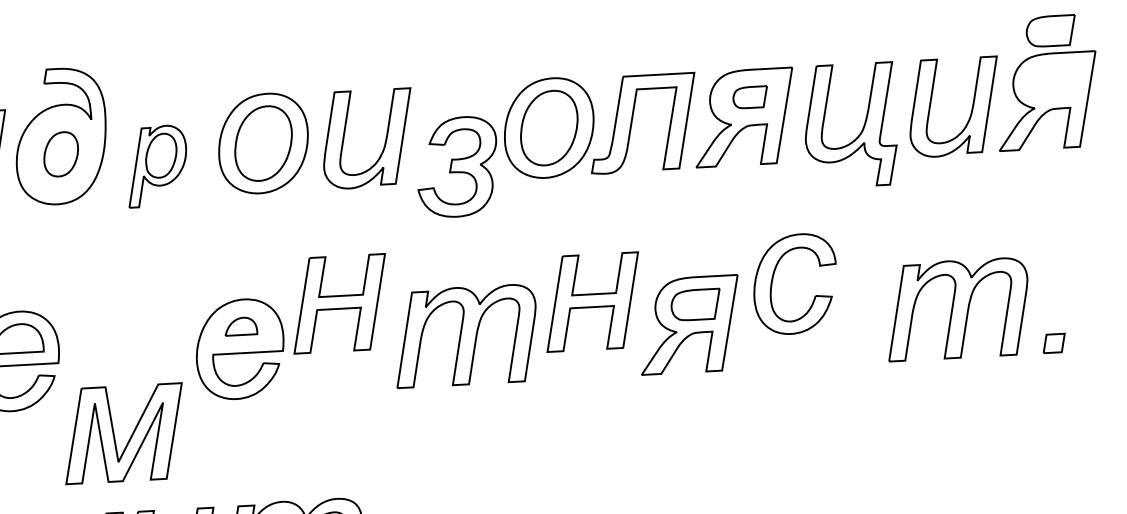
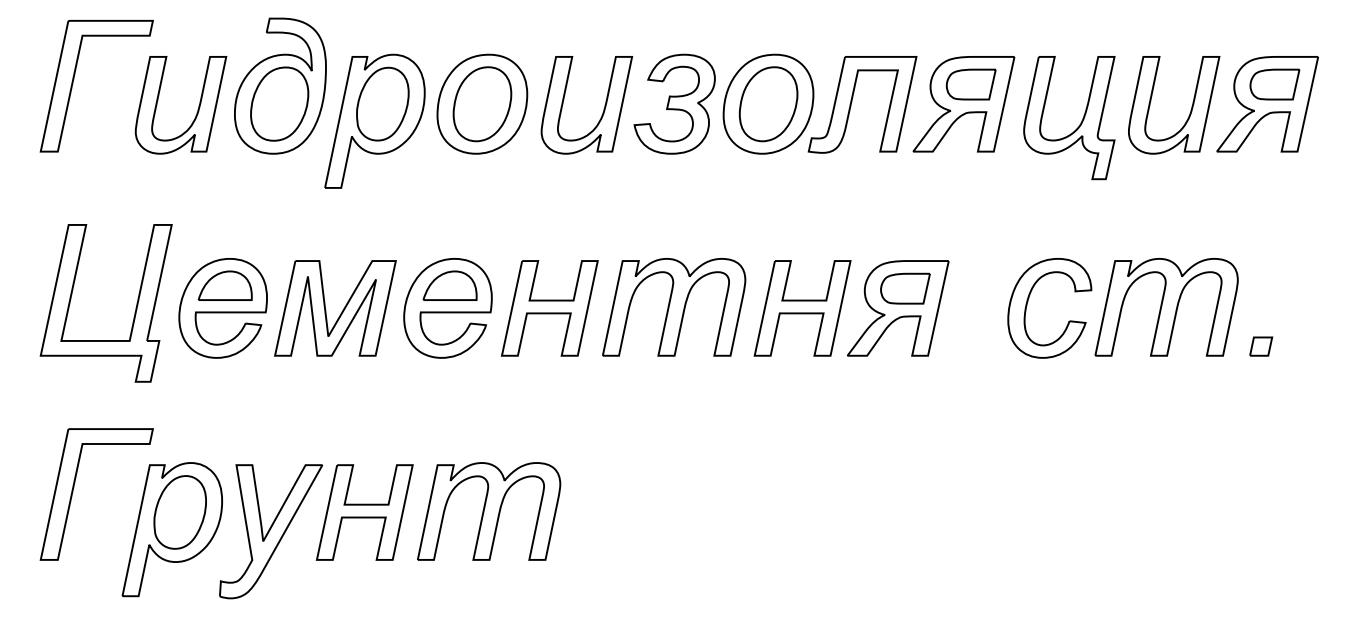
part: (1050, 31) -> (1274, 84), moved
part: (749, 97) -> (970, 84), size x1.43
part: (60, 153) -> (279, 103), size x1.67
part: (156, 165) -> (374, 120), size x1.67
part: (457, 166) -> (674, 103), moved
part: (773, 278) -> (1028, 301), moved
part: (592, 302) -> (802, 308), moved
part: (339, 303) -> (549, 308), moved
part: (240, 326) -> (449, 285), size x1.67
part: (130, 436) -> (341, 311), moved

